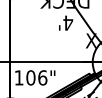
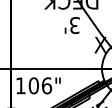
text: (68, 22) -> (75, 24), 4' -> 3'

